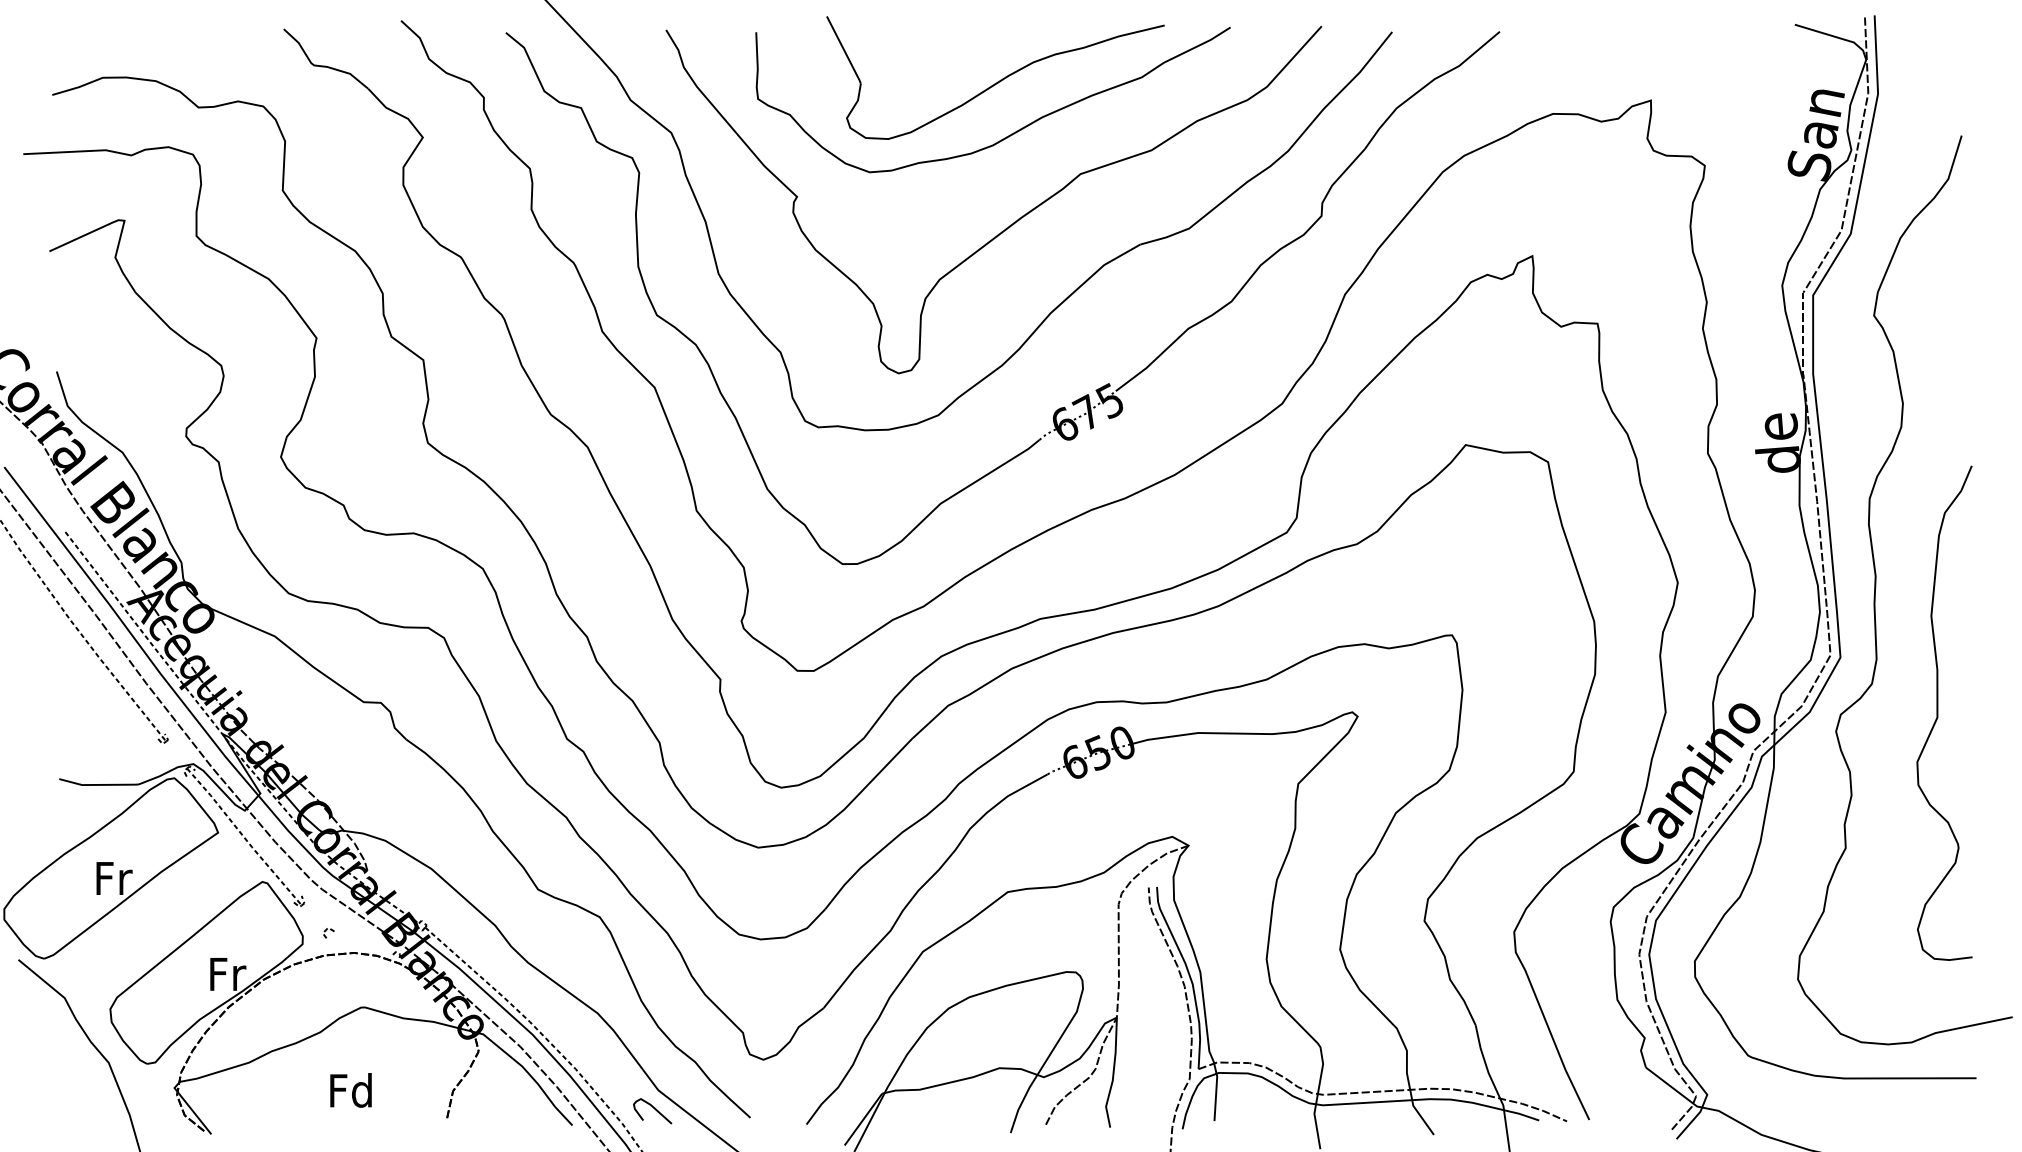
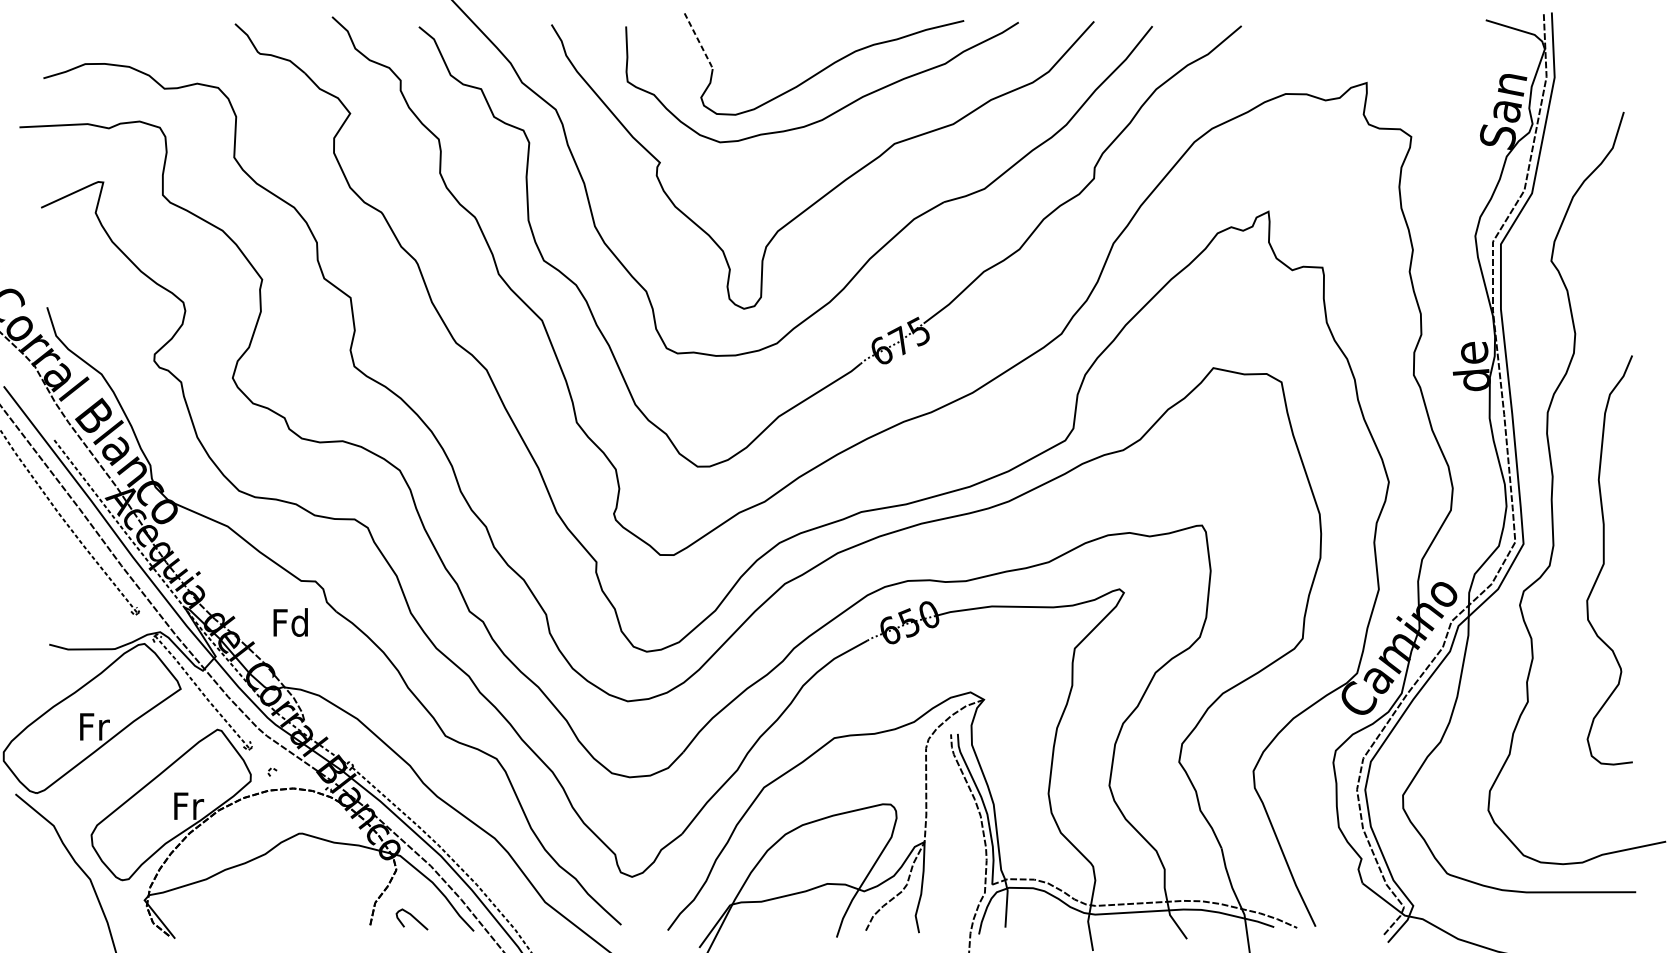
line: (844, 50) -> (699, 41), solid -> dashed
curve: (1938, 712) -> (1604, 559), moved
text: (350, 1090) -> (290, 622), moved
curve: (654, 1109) -> (413, 918), moved

